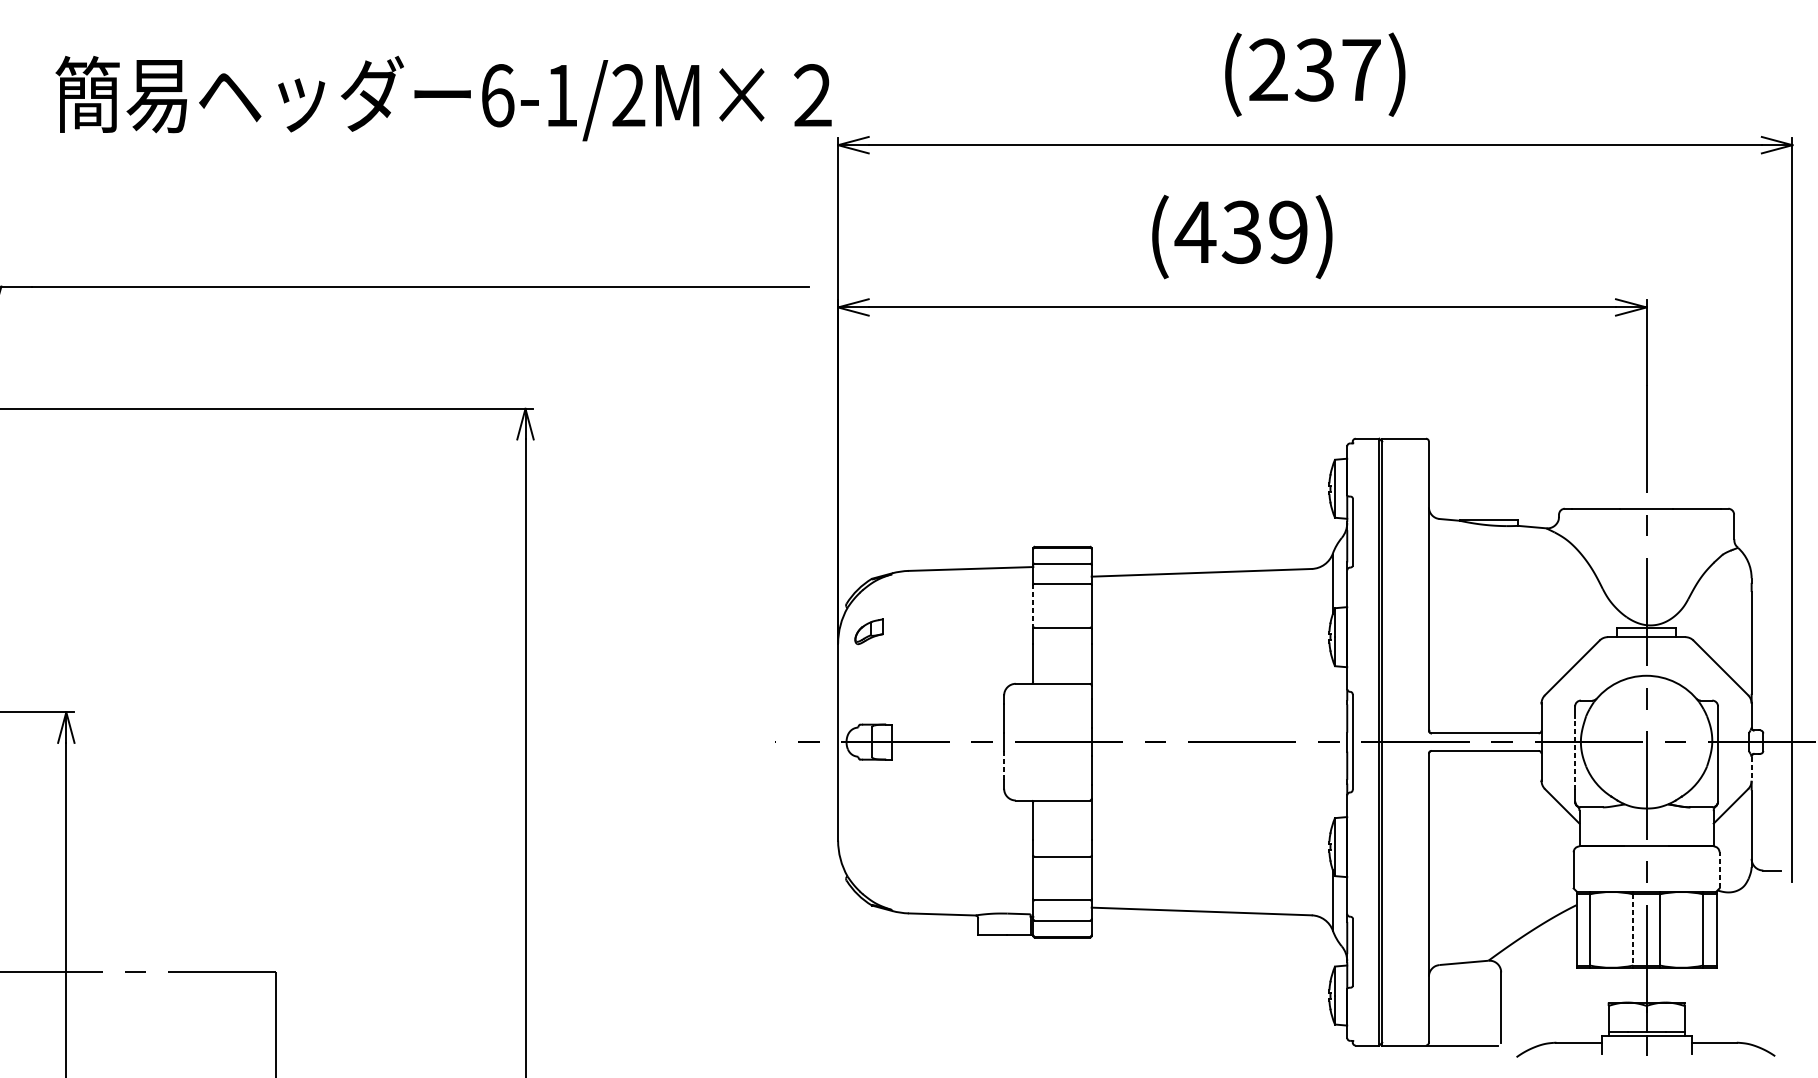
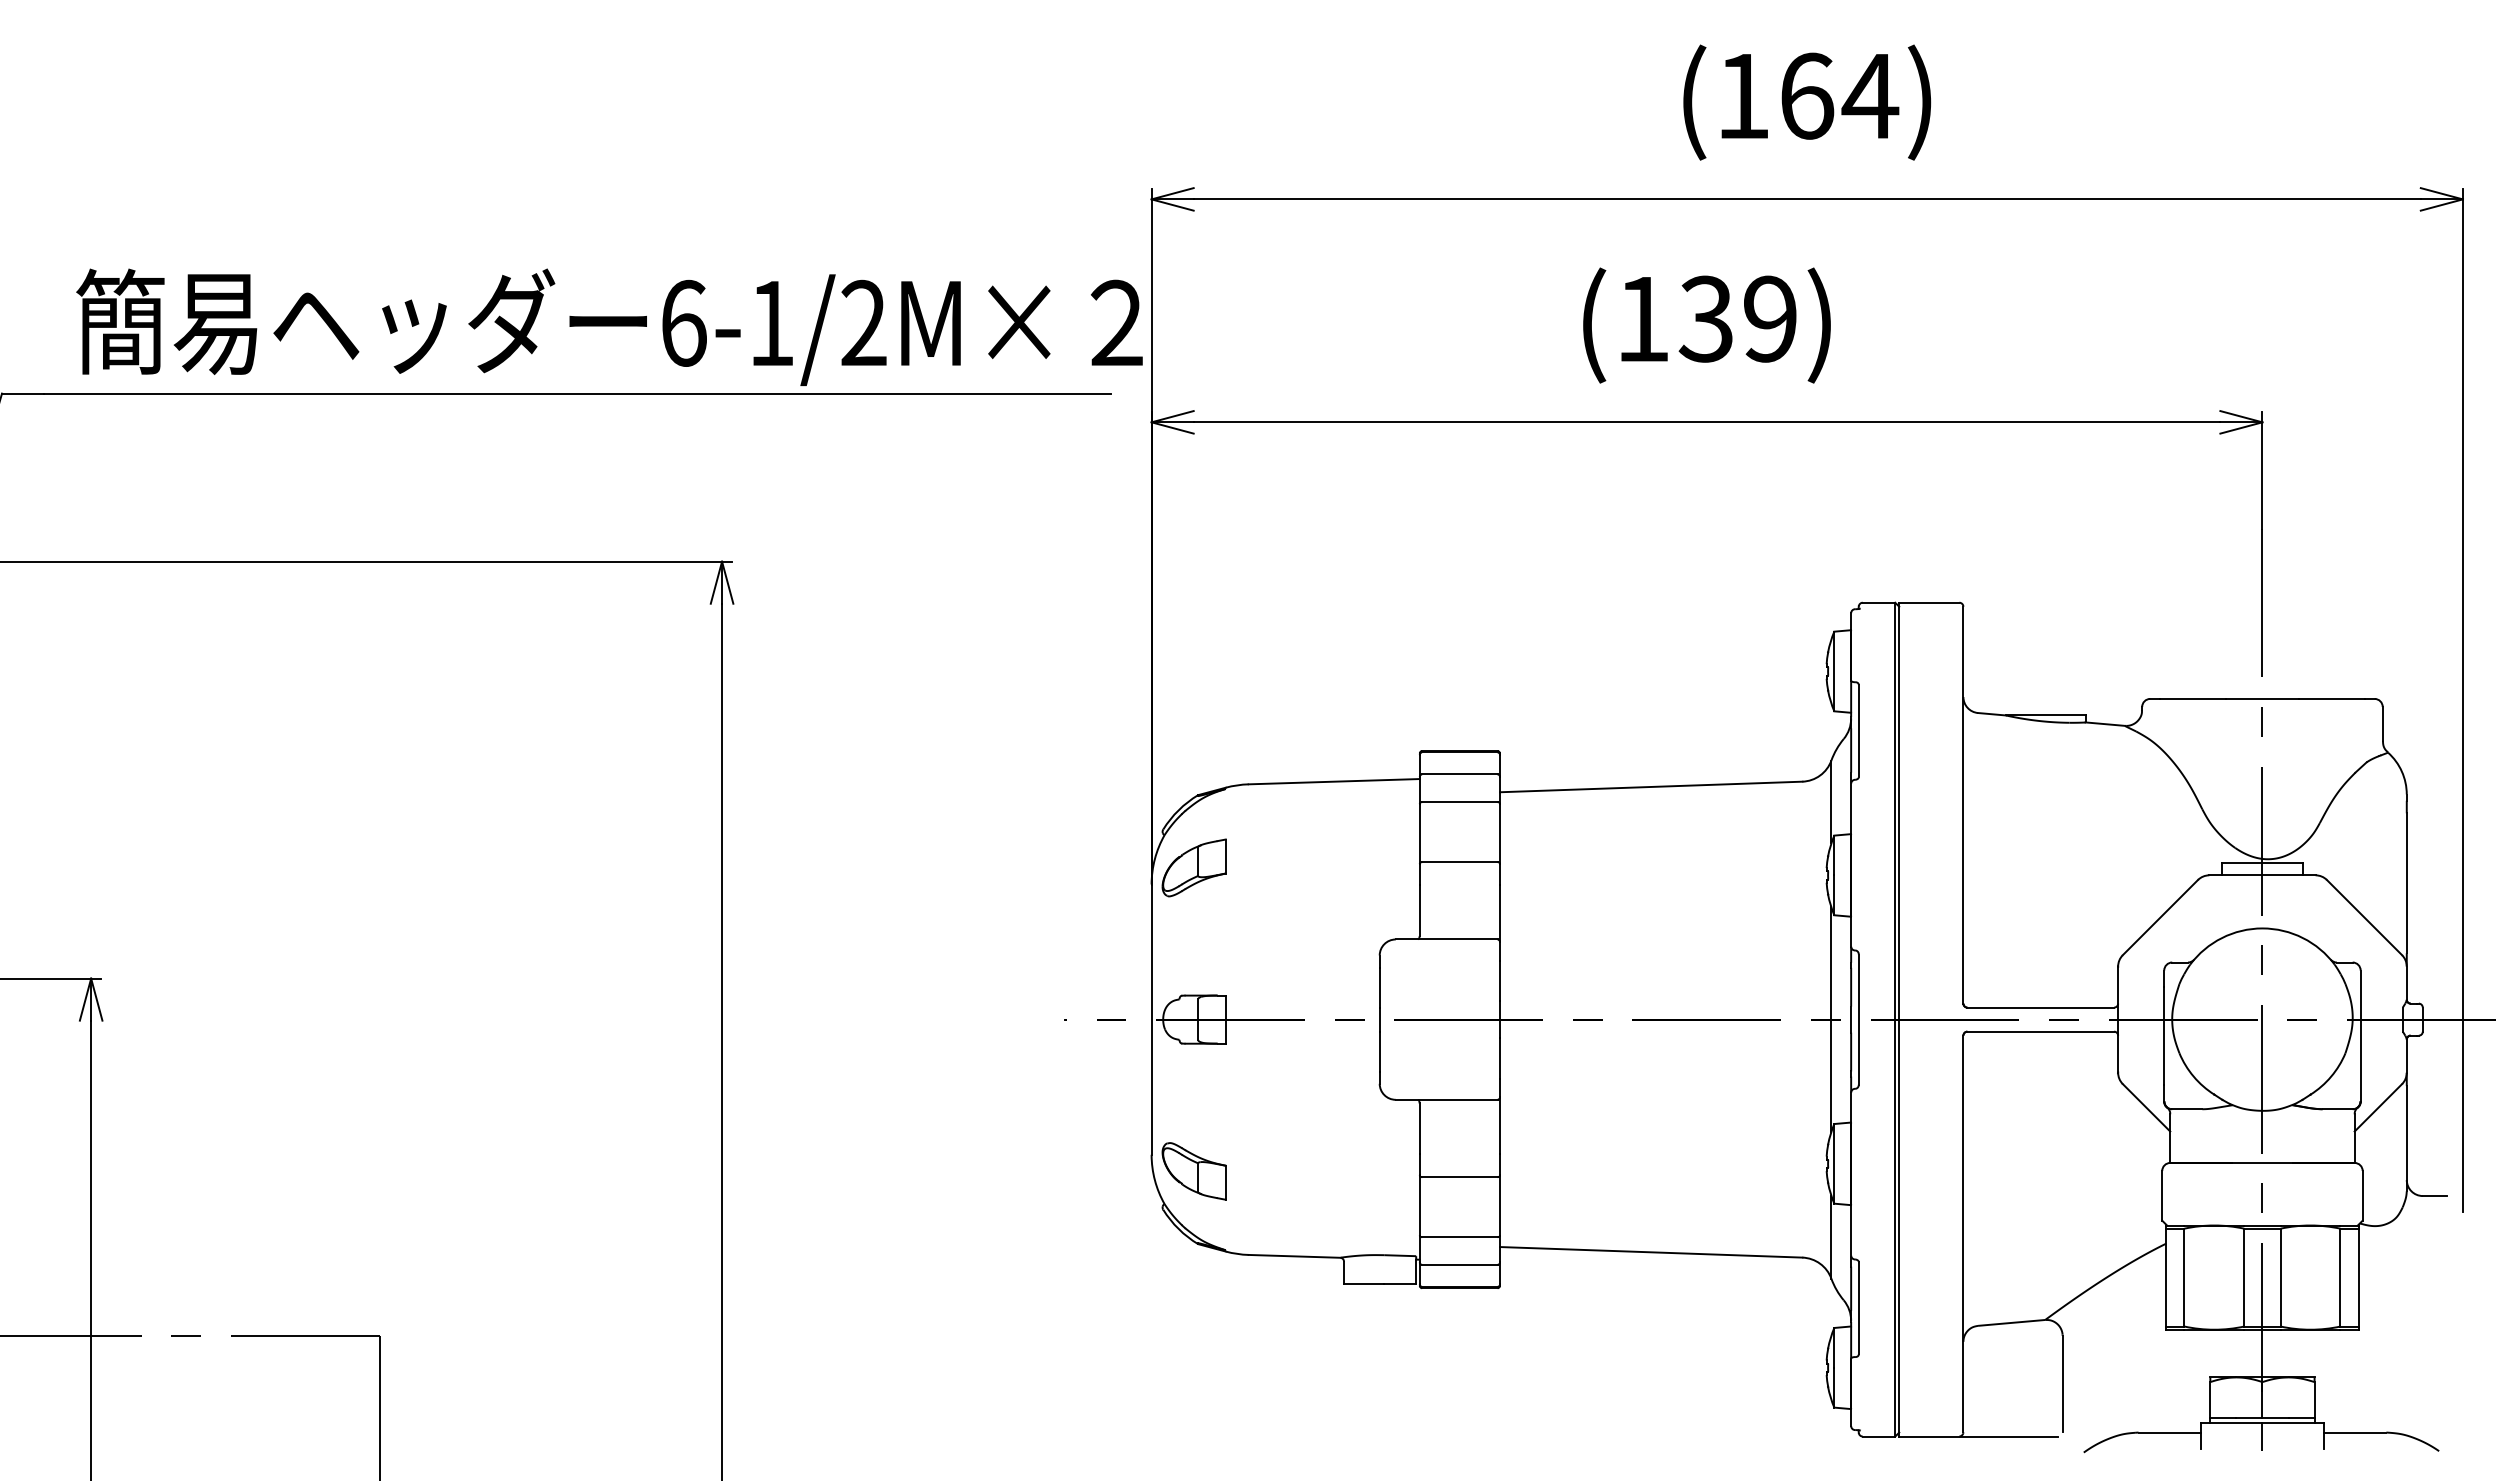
text: (1315, 69) -> (1807, 95), (237) -> (164)
text: (443, 97) -> (609, 326), moved
text: (1195, 232) -> (1642, 319), (439) -> (139)
line: (1033, 606) -> (1419, 833), dashed -> solid
part: (868, 631) -> (1193, 867), size x1.67
line: (1332, 742) -> (1831, 1019), added
line: (1575, 753) -> (2164, 1035), dashed -> solid
line: (1003, 765) -> (1379, 1051), dashed -> solid
line: (1751, 768) -> (2406, 1056), dashed -> solid
part: (868, 852) -> (1193, 1171), added
line: (1719, 870) -> (2362, 1195), dashed -> solid
line: (1633, 929) -> (2244, 1277), dashed -> solid

